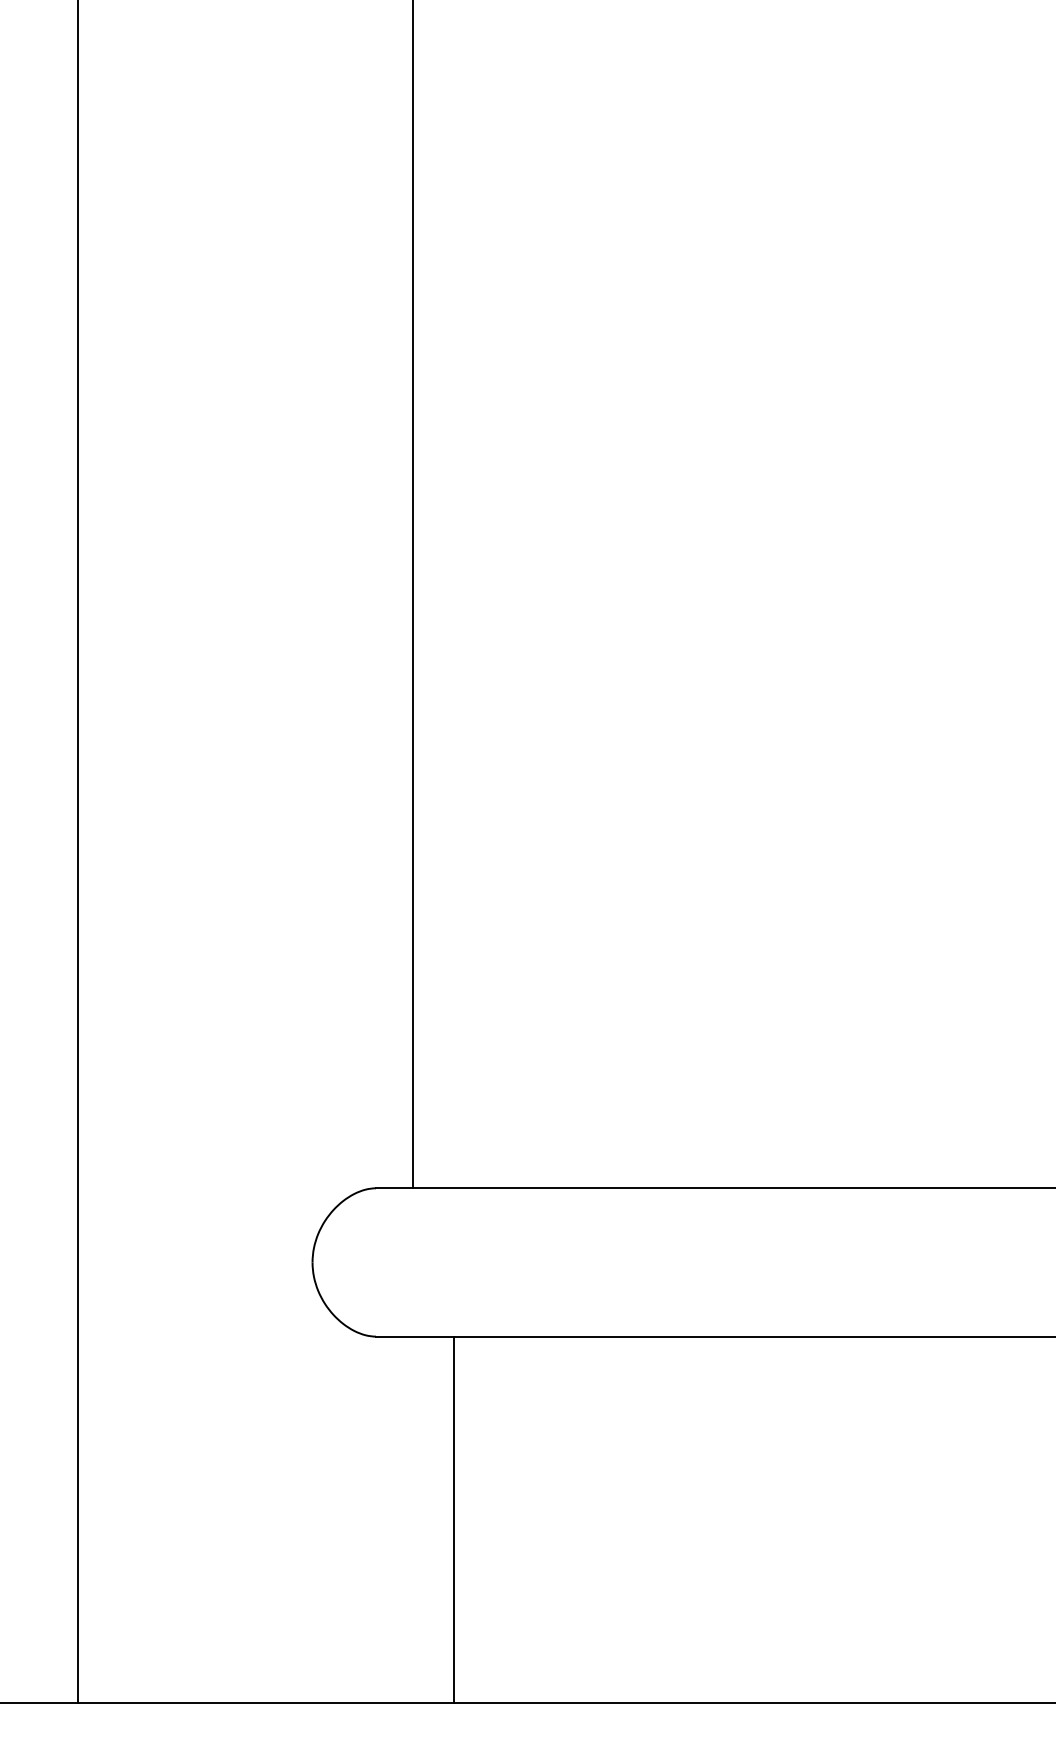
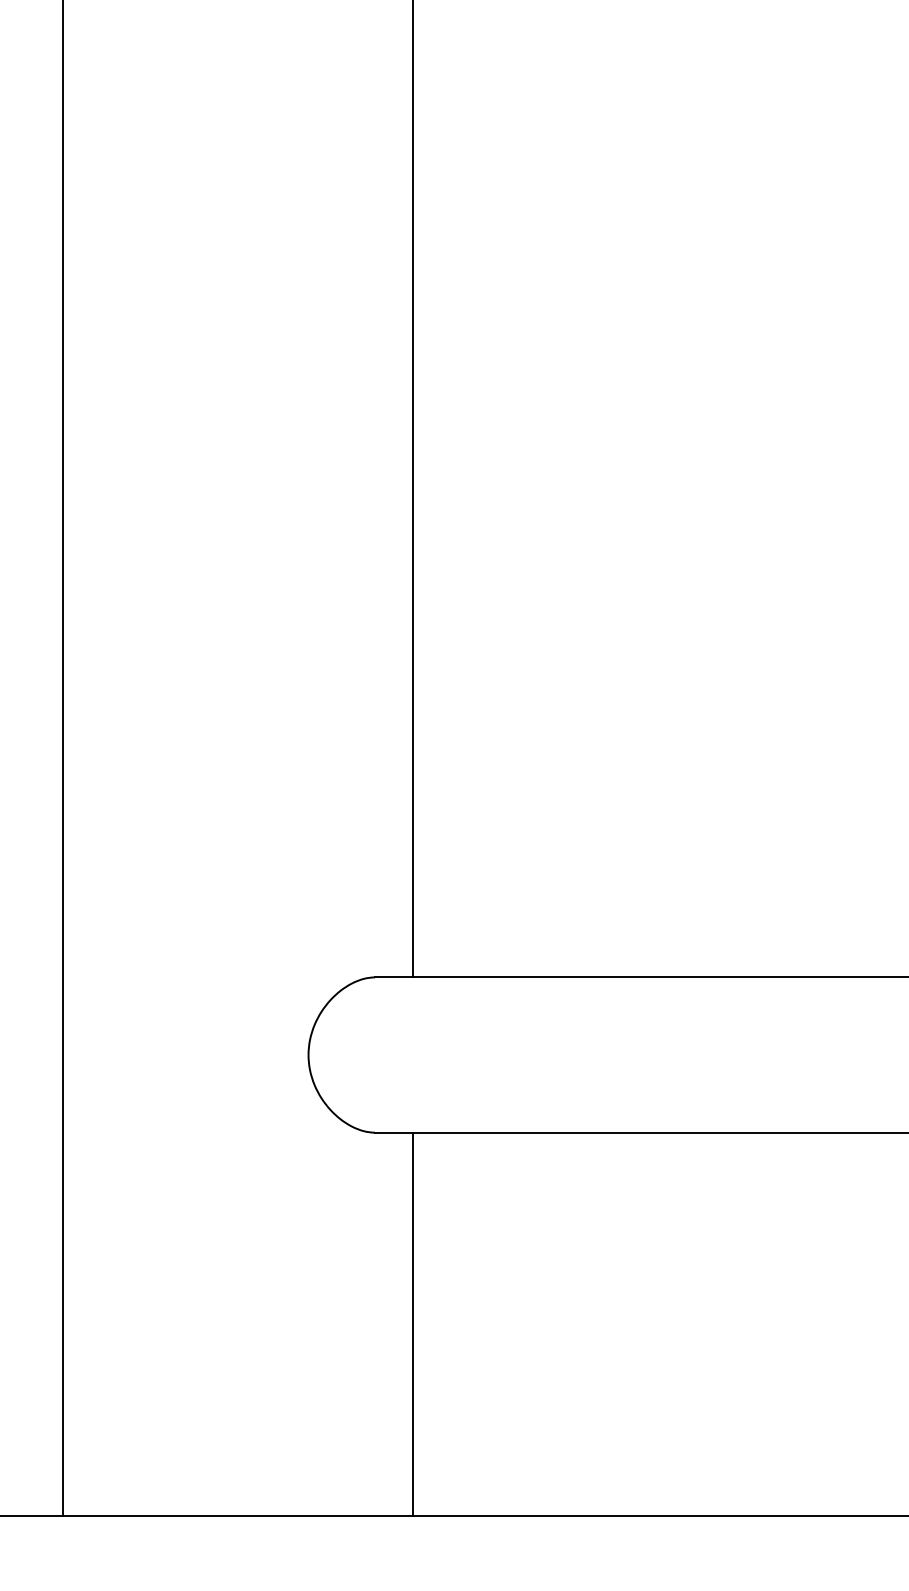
line: (453, 1519) -> (413, 1324), moved

